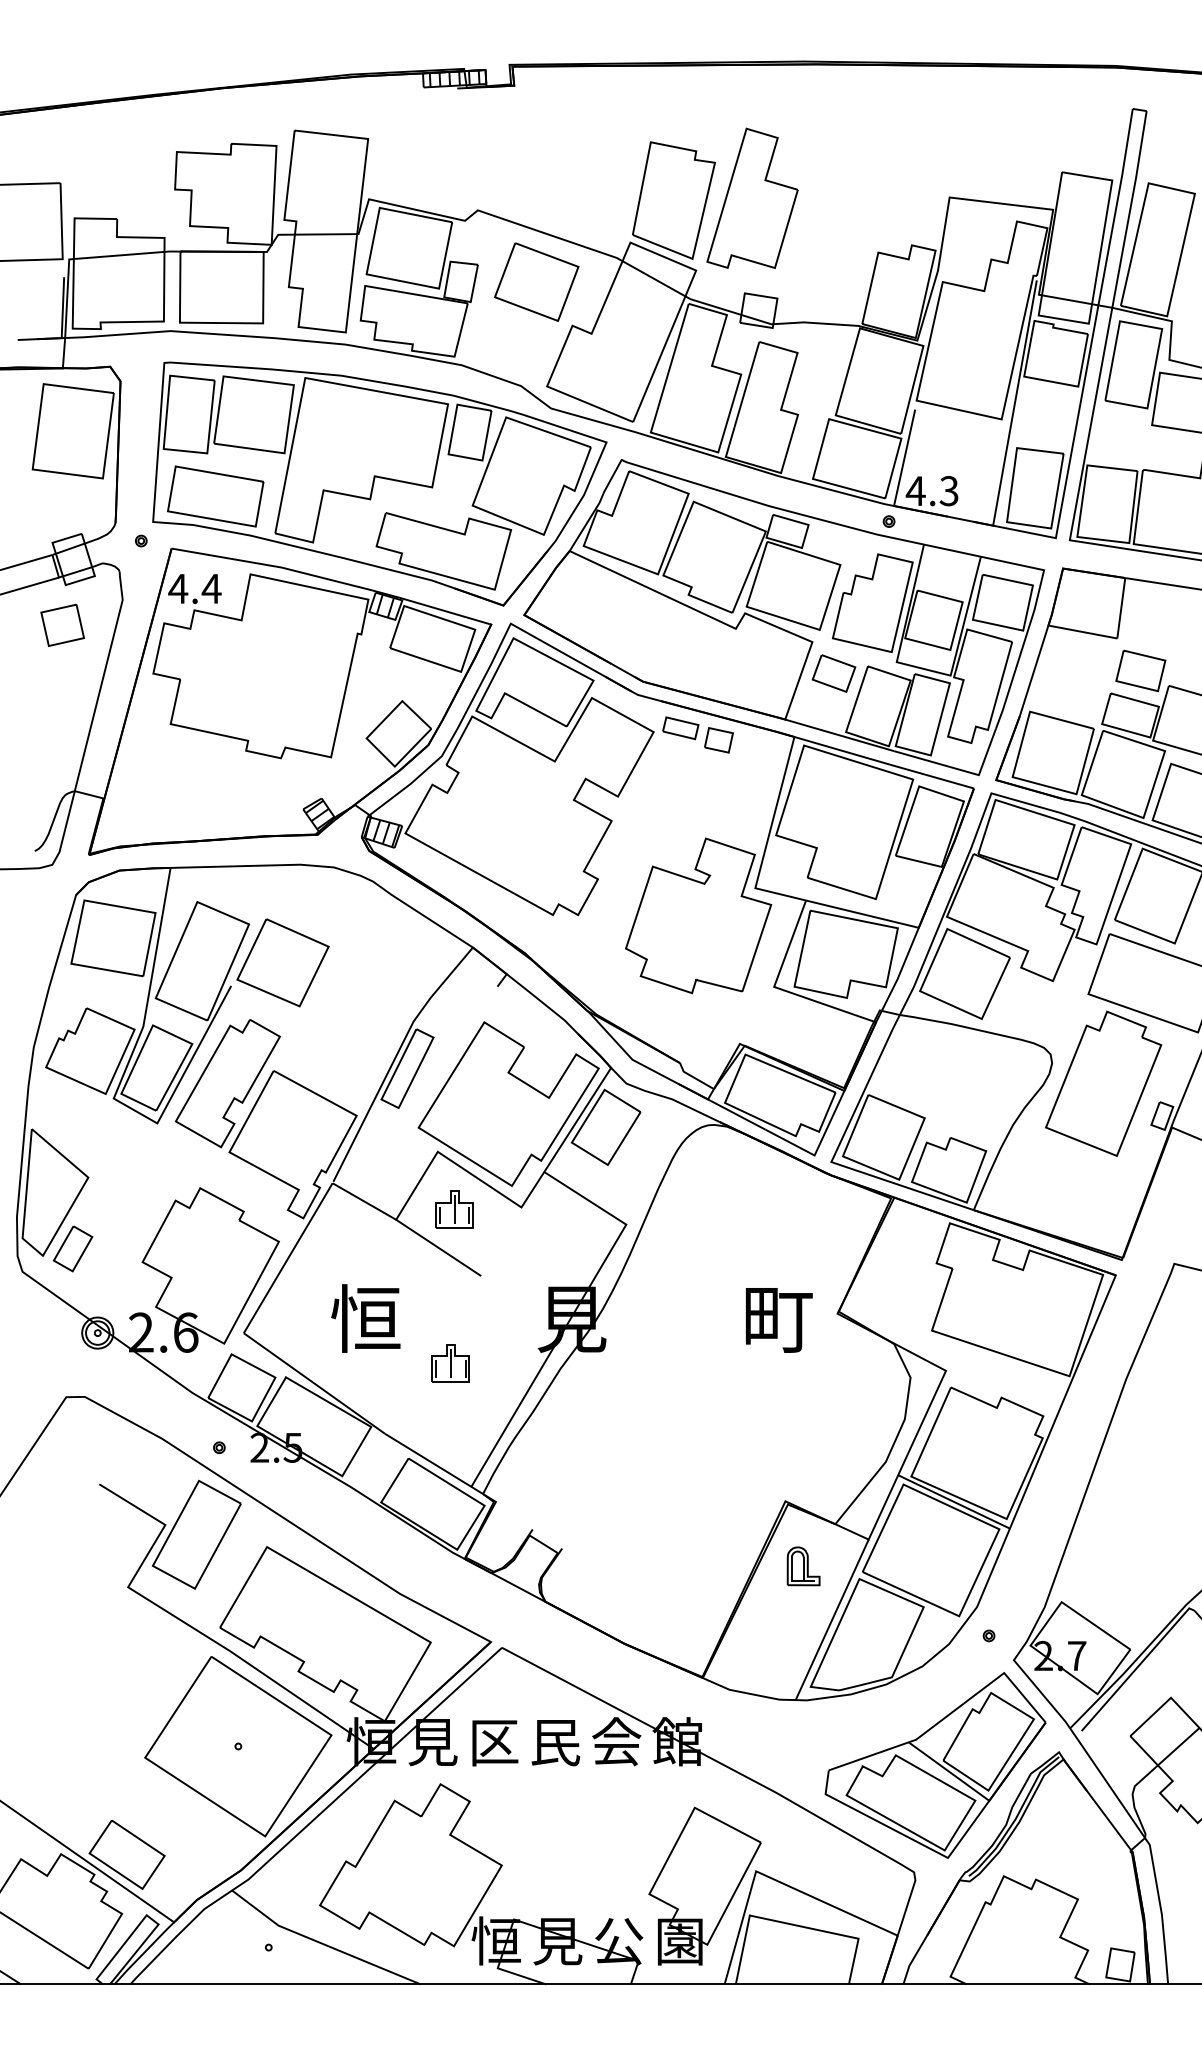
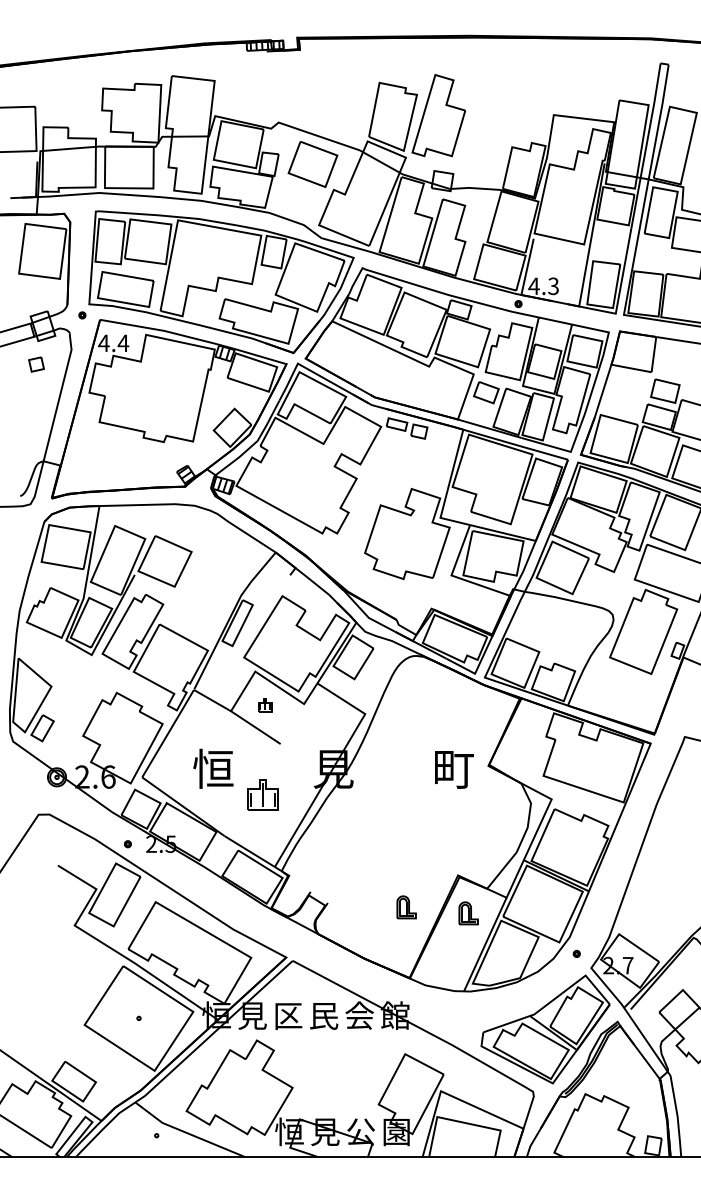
part: (62, 625) -> (36, 364), size x0.6
part: (453, 1208) -> (264, 704), size x0.6
part: (450, 1362) -> (262, 794), size x1.4
part: (697, 1556) -> (406, 907), added

